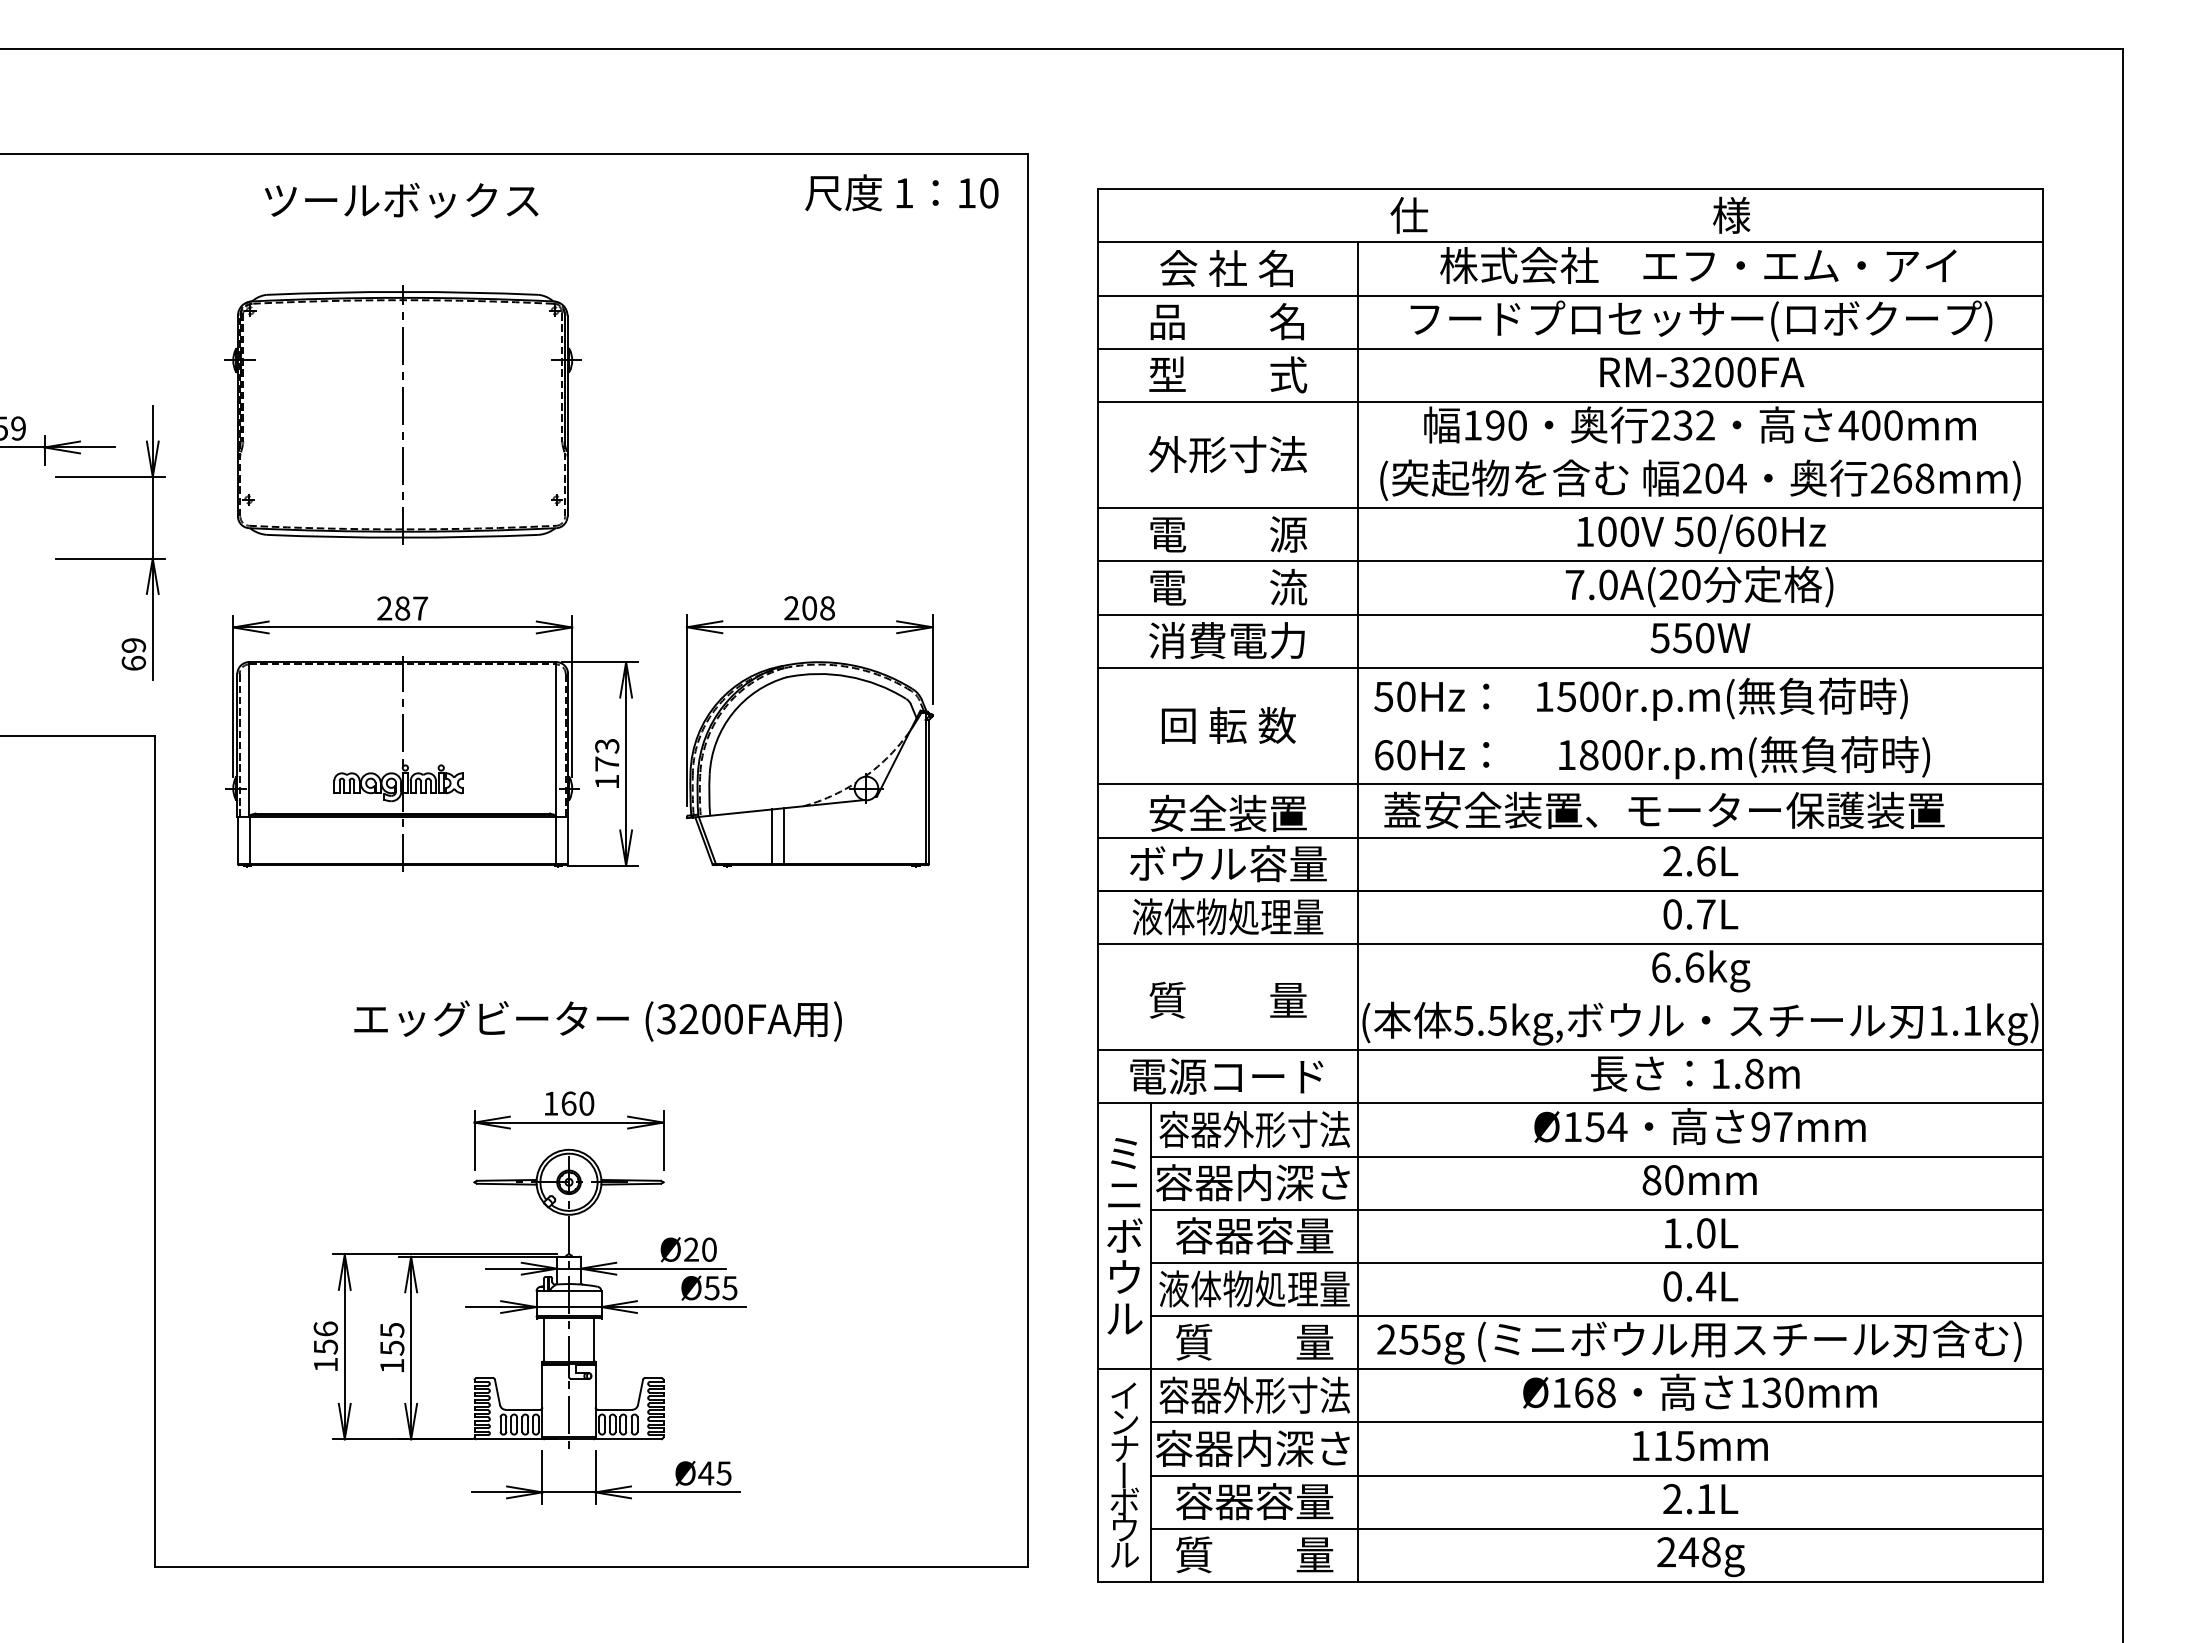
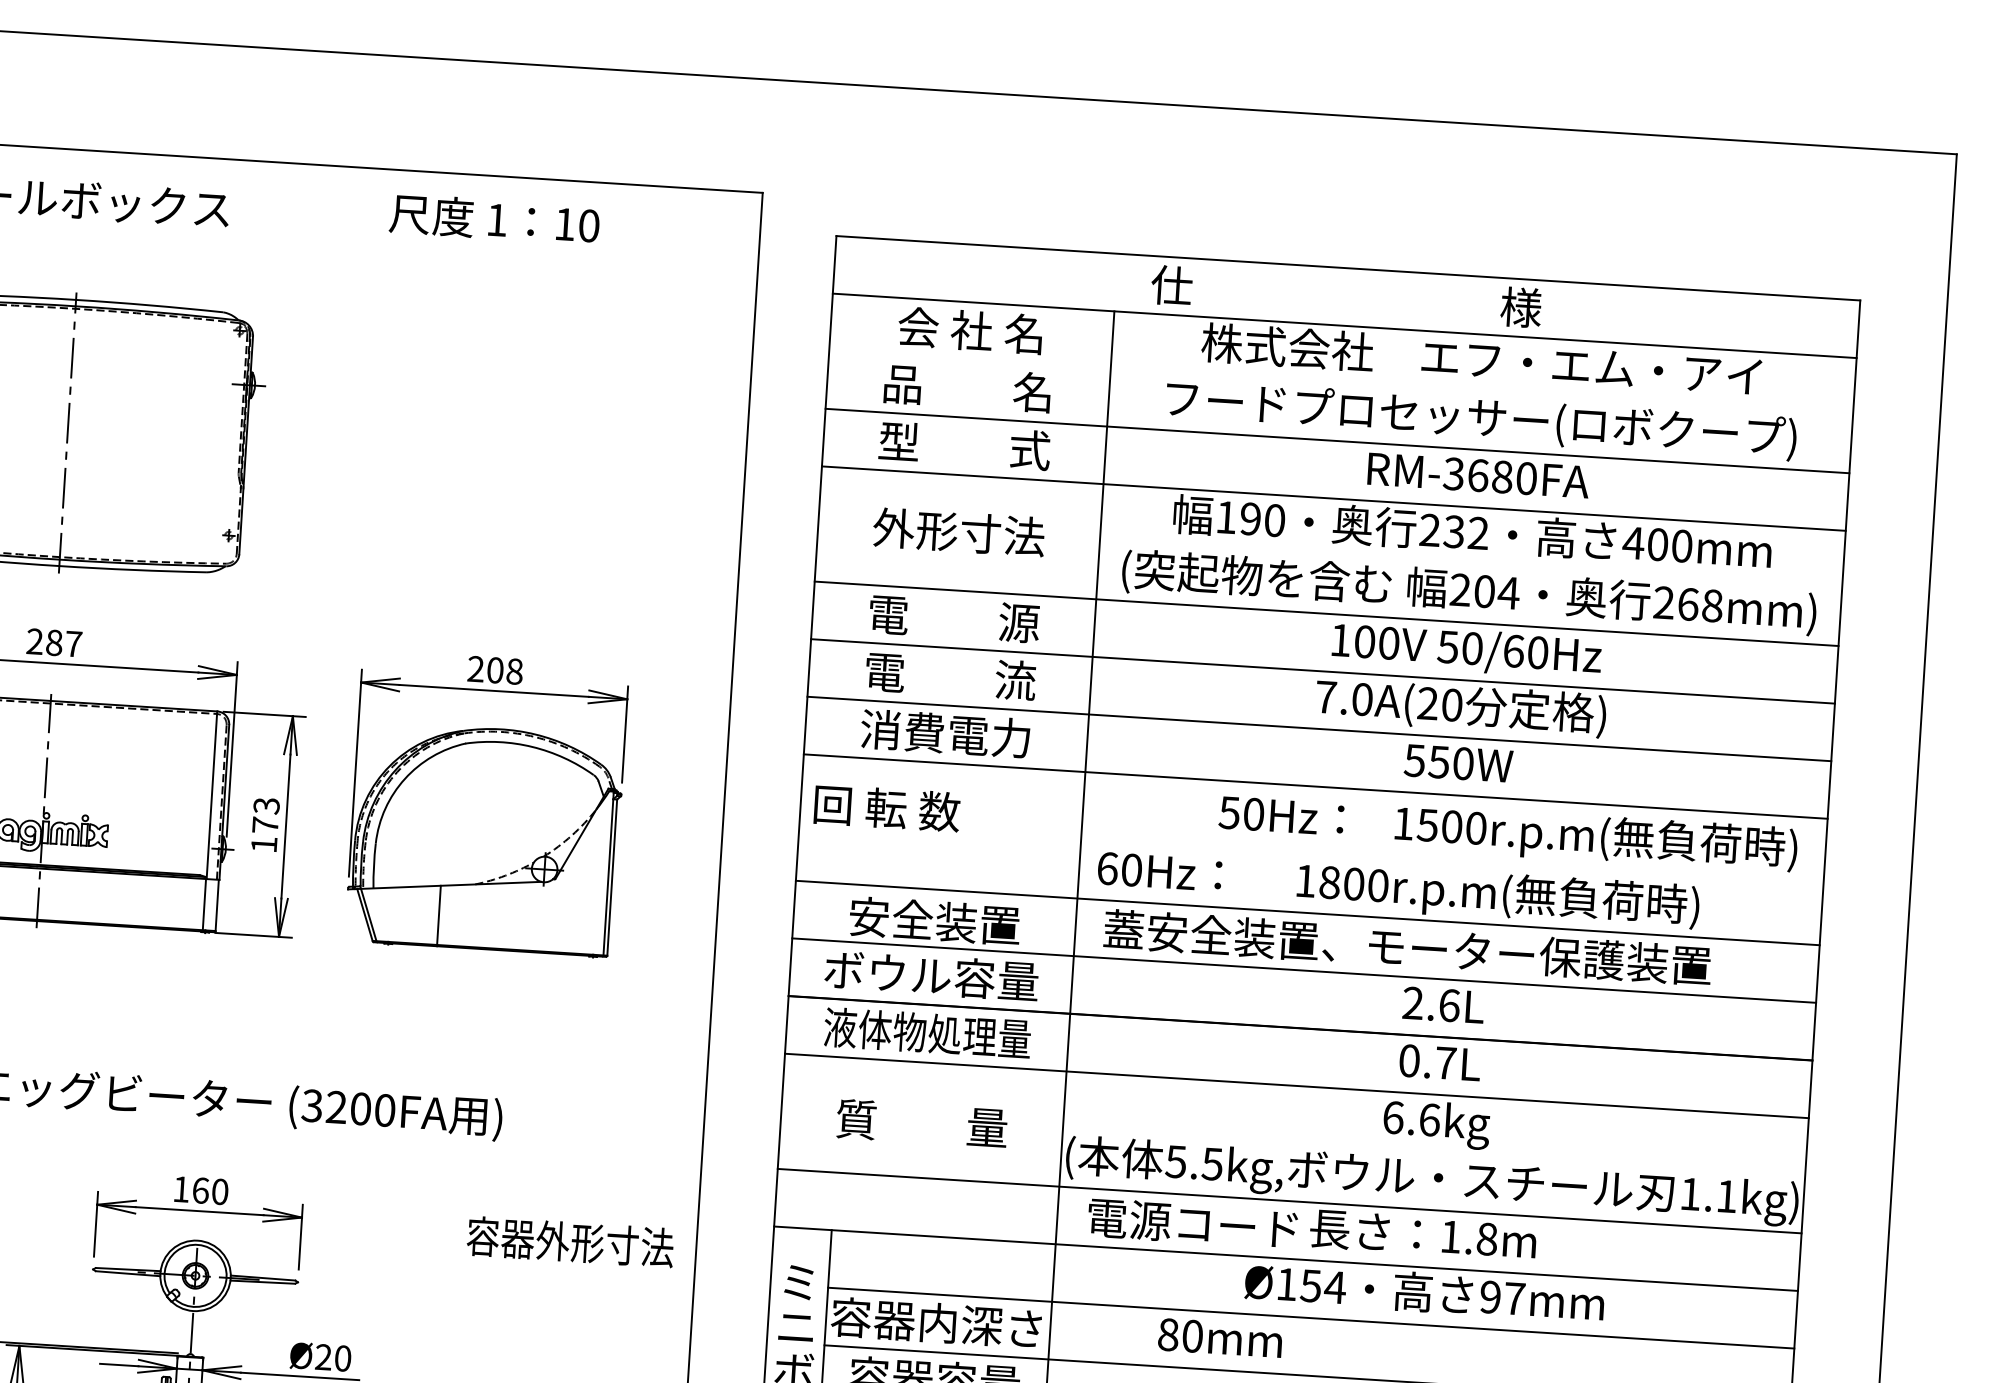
text: (901, 192) -> (494, 219), moved
line: (1570, 295) -> (1341, 383), removed
text: (1712, 372) -> (1489, 476), RM-3200FA -> RM-3680FA
text: (1640, 698) -> (1507, 832), moved
text: (1228, 725) -> (886, 808), moved
line: (784, 836) -> (452, 915), removed
text: (1226, 1076) -> (1192, 1223), moved
text: (1254, 1129) -> (570, 1242), moved
text: (1699, 1180) -> (1220, 1338), moved

